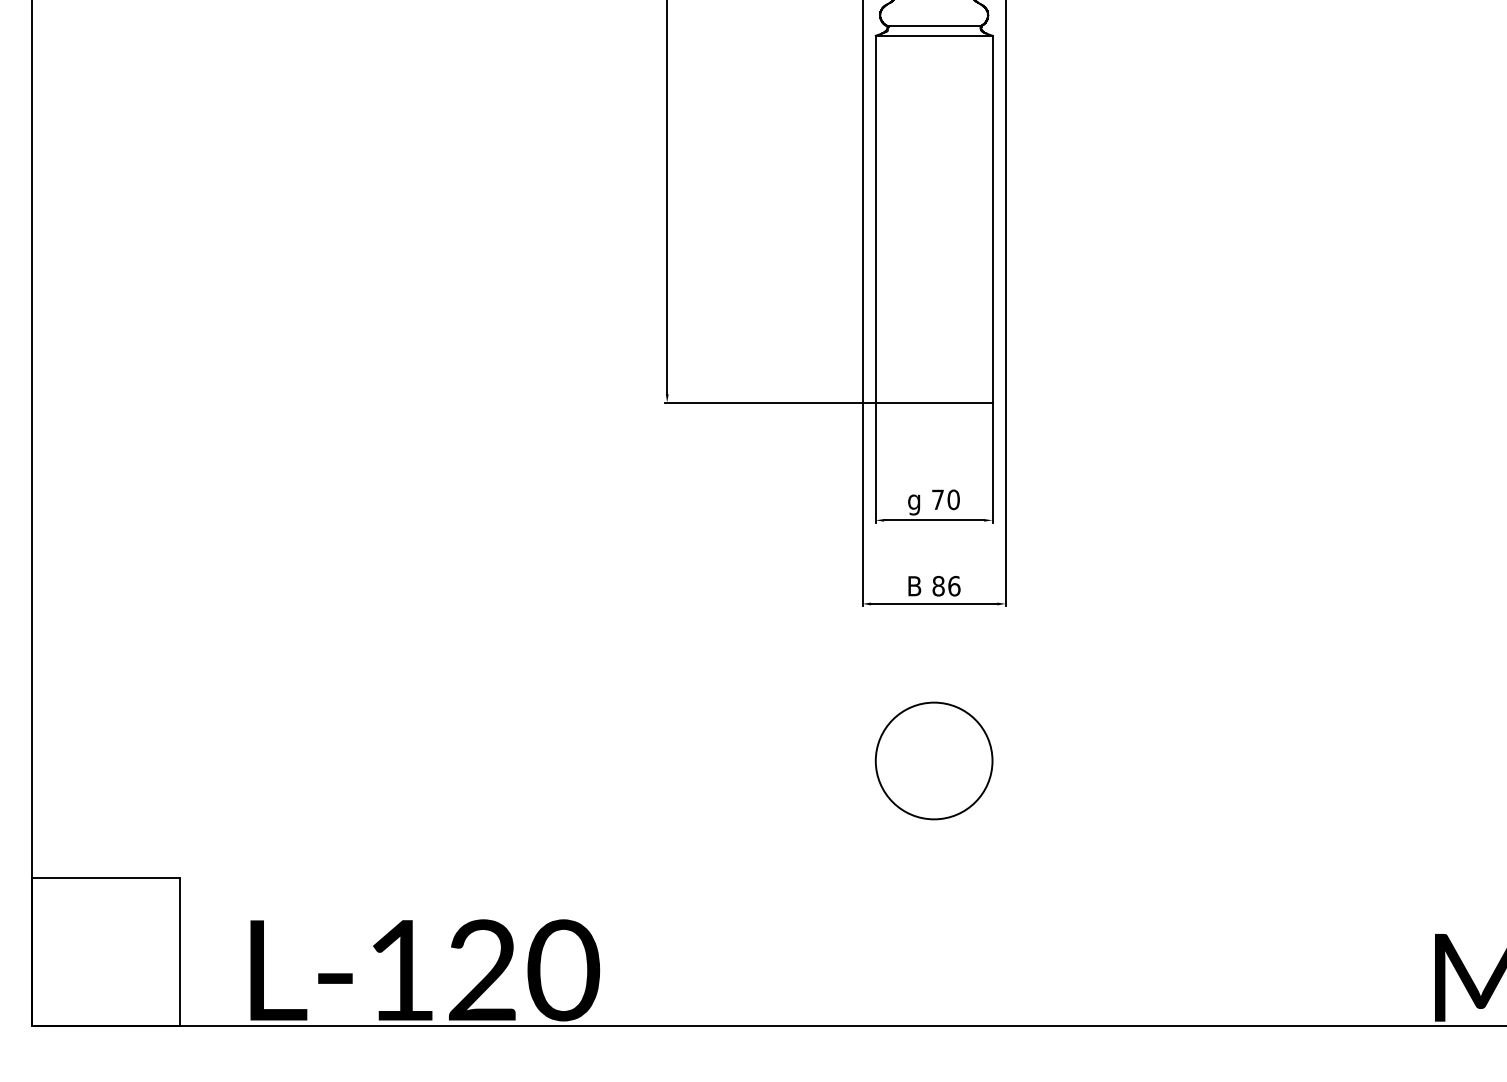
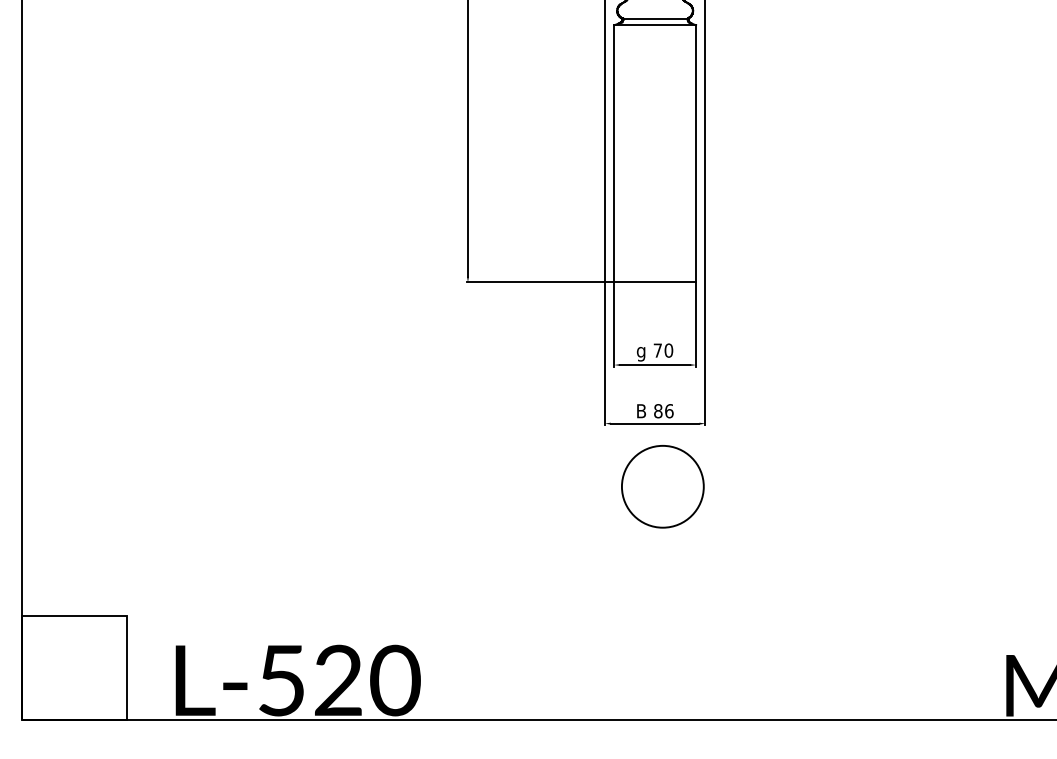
circle: (933, 760) -> (662, 486), moved
text: (400, 970) -> (280, 680), L-120 -> L-520

